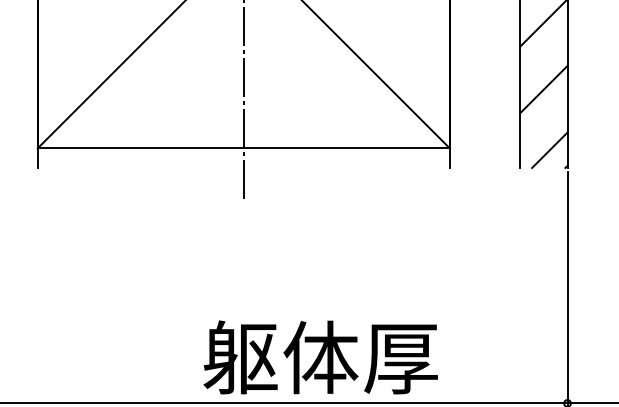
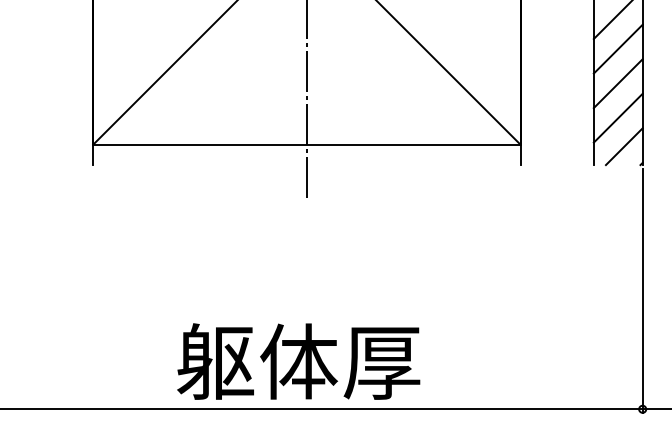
line: (543, 55) -> (617, 48), added
line: (543, 122) -> (617, 117), added
text: (320, 357) -> (298, 361), moved

